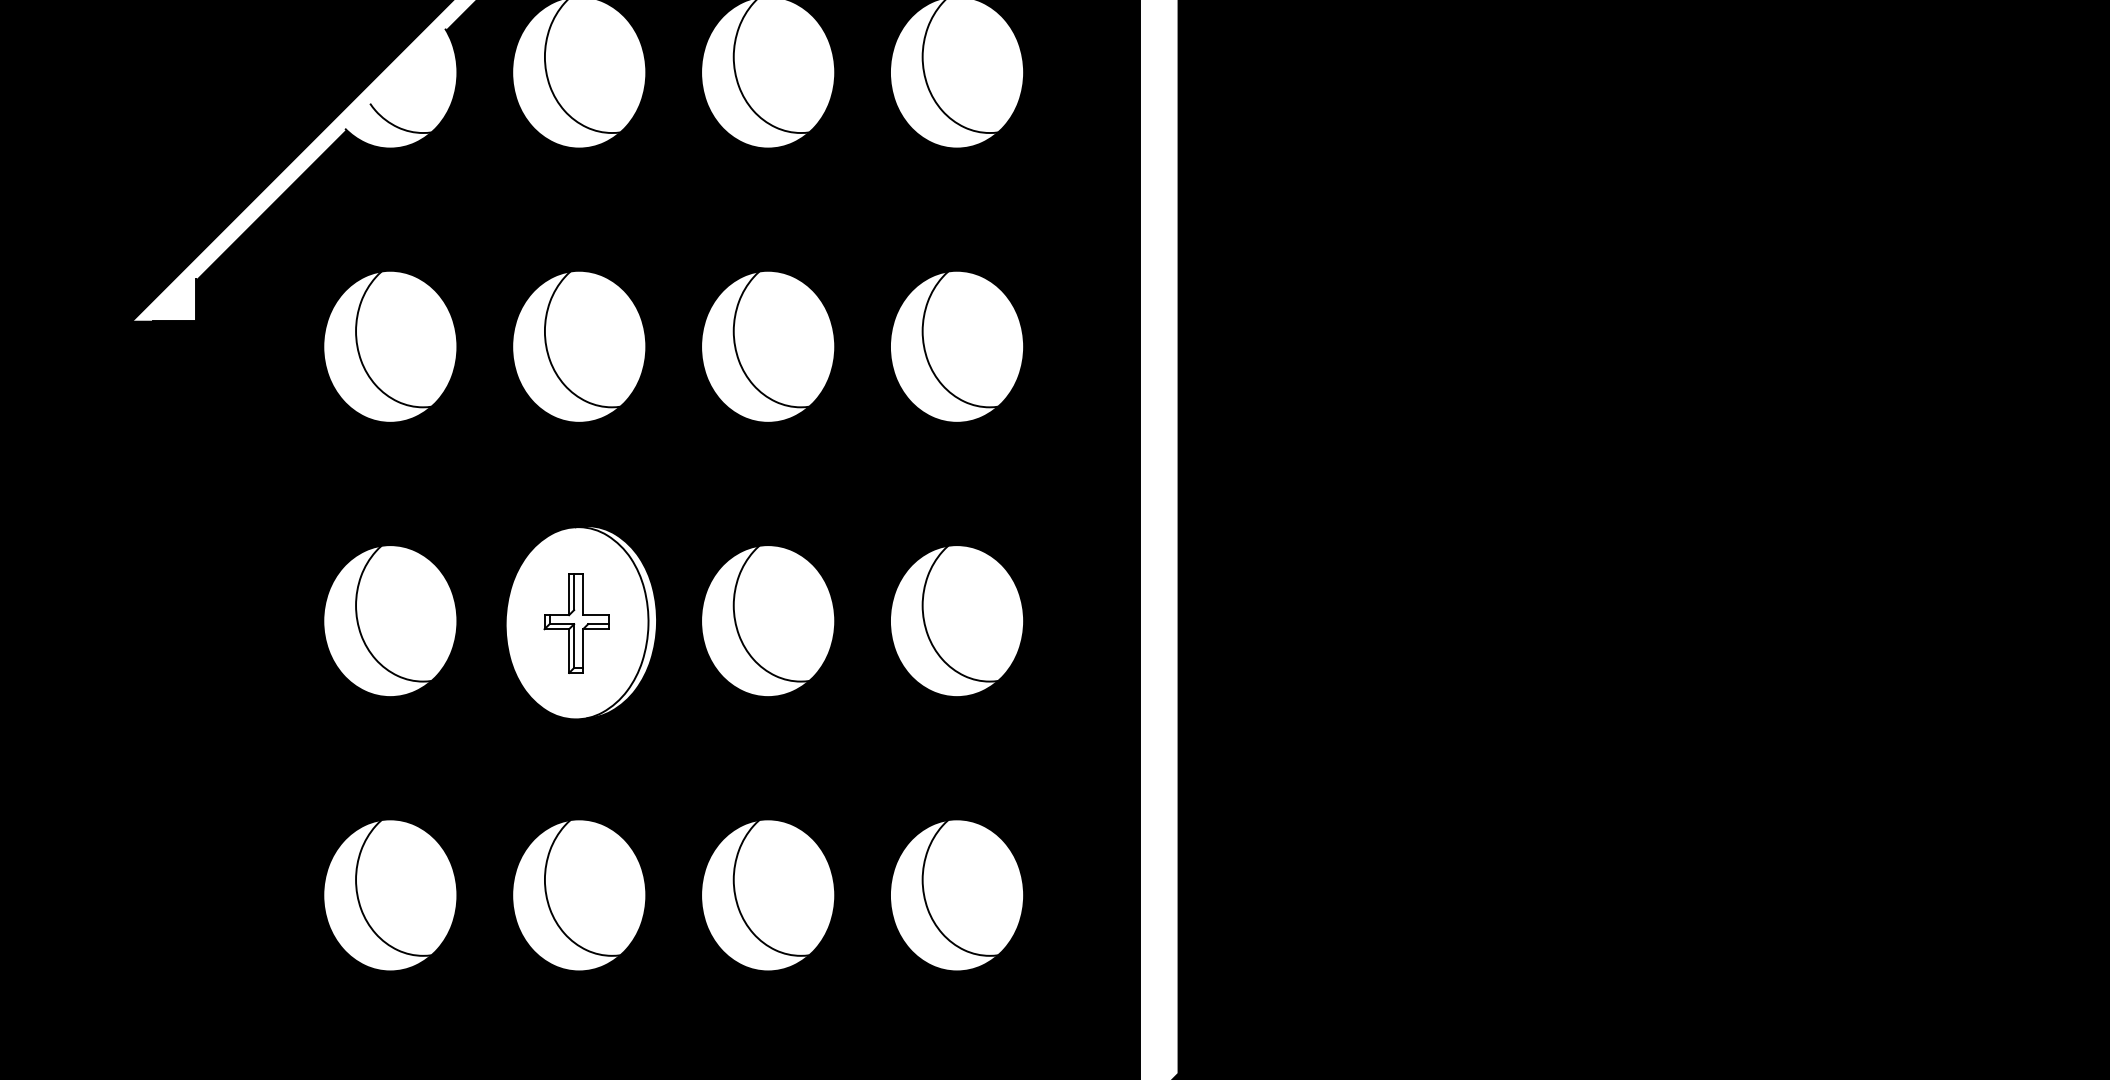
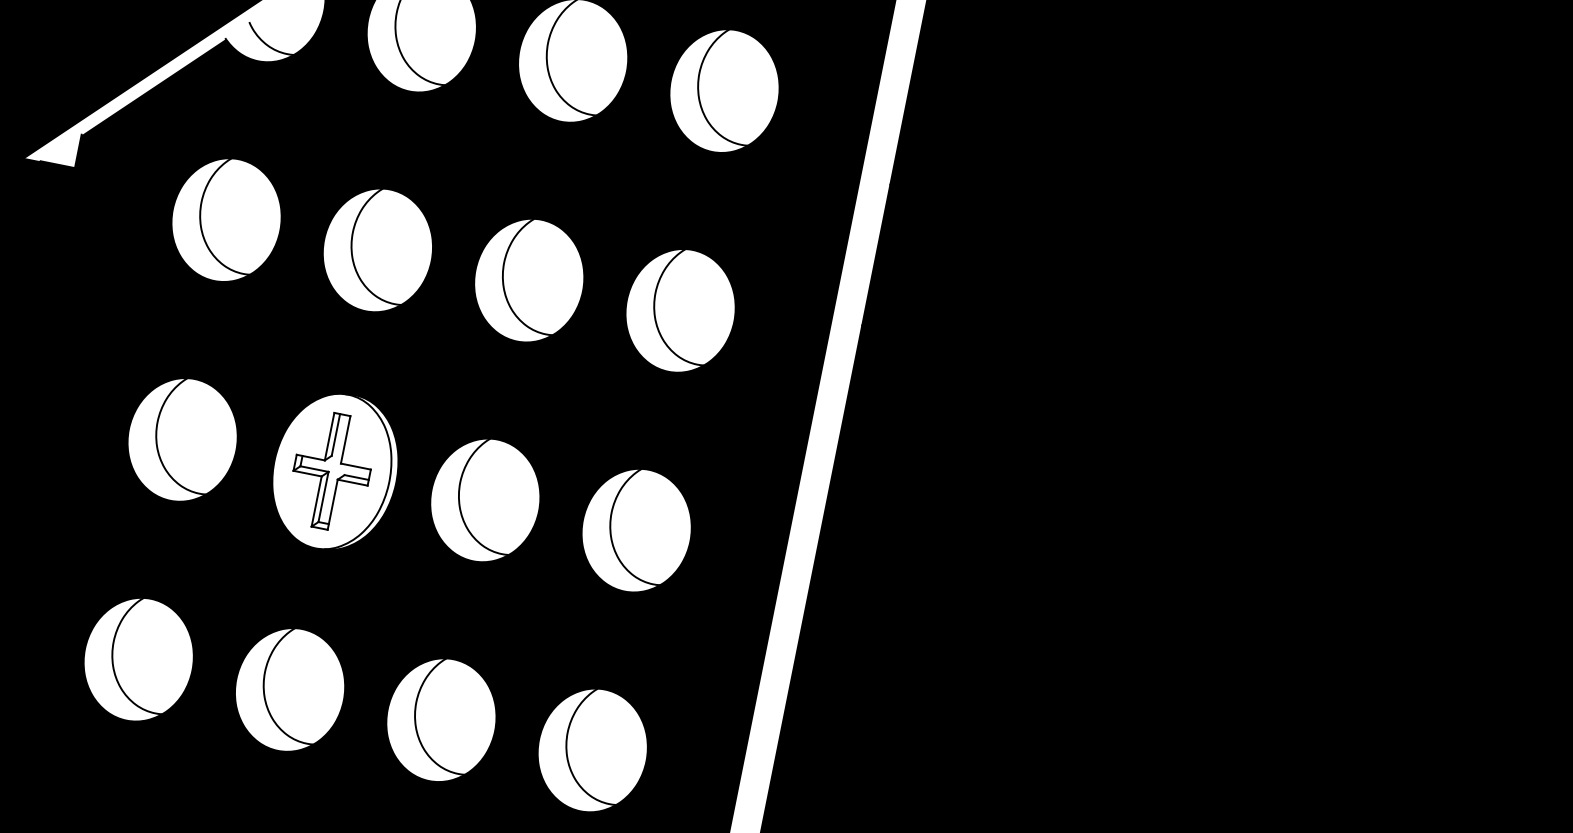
part: (576, 623) -> (331, 471), size x1.43

